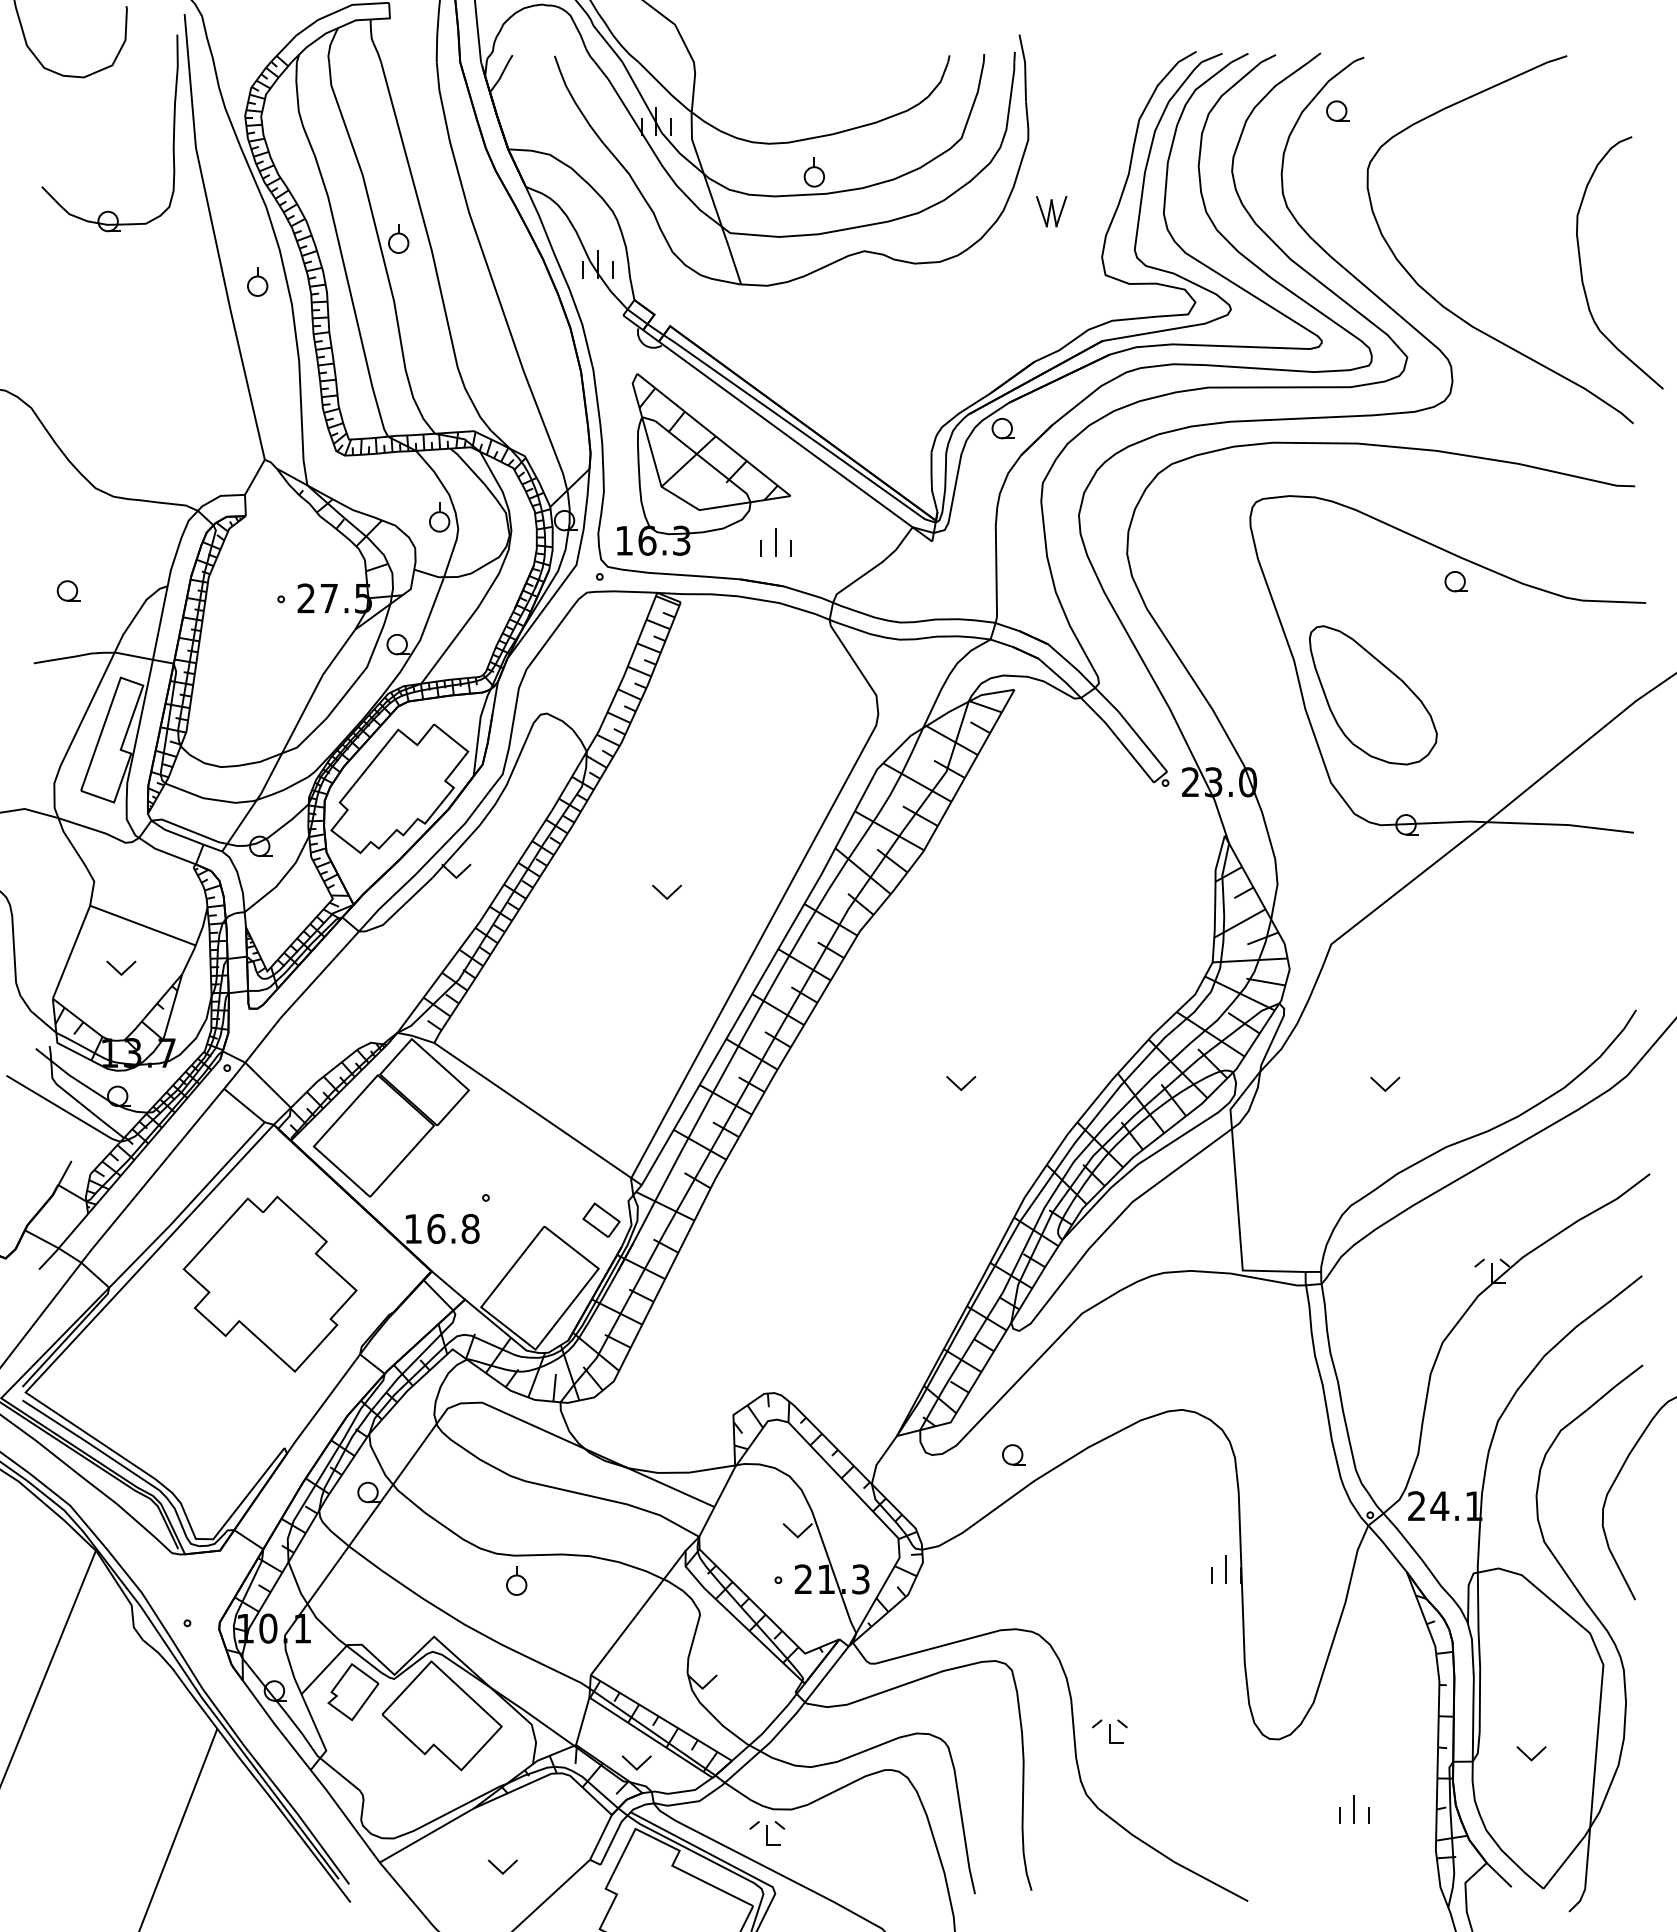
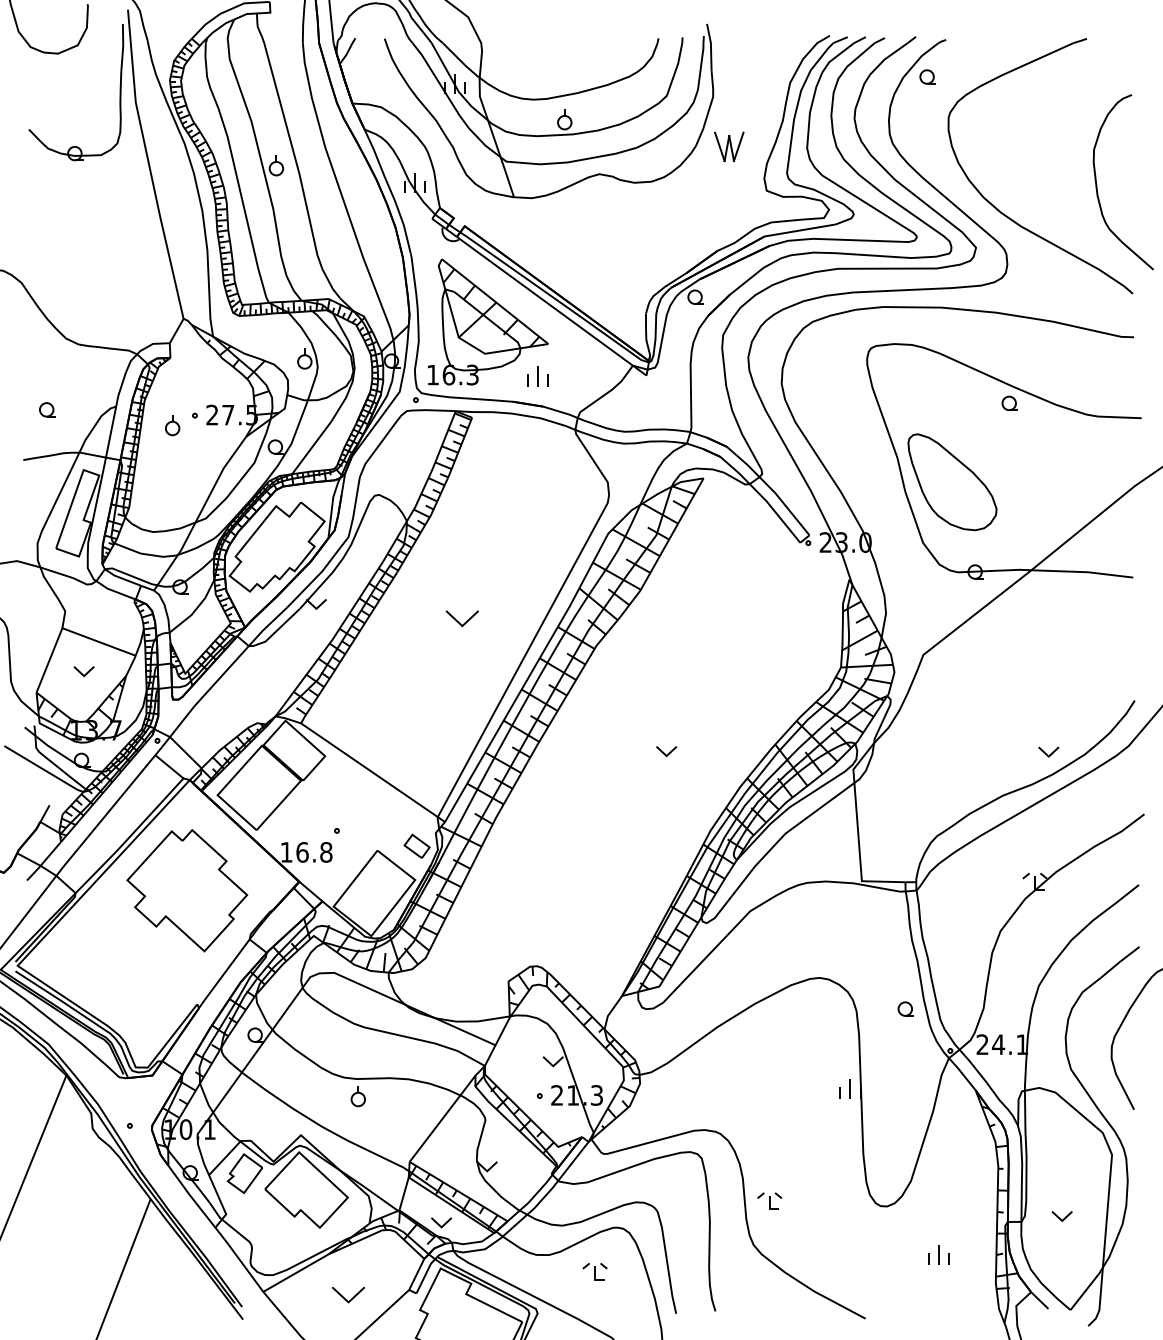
part: (1051, 211) -> (729, 146), size x1.4
part: (257, 281) -> (172, 425), moved
part: (666, 891) -> (462, 618), size x1.6
part: (1384, 1083) -> (1048, 751), moved
part: (1012, 1454) -> (905, 1008), moved
part: (766, 1833) -> (594, 1271), moved
part: (502, 1866) -> (348, 1294), size x1.6

